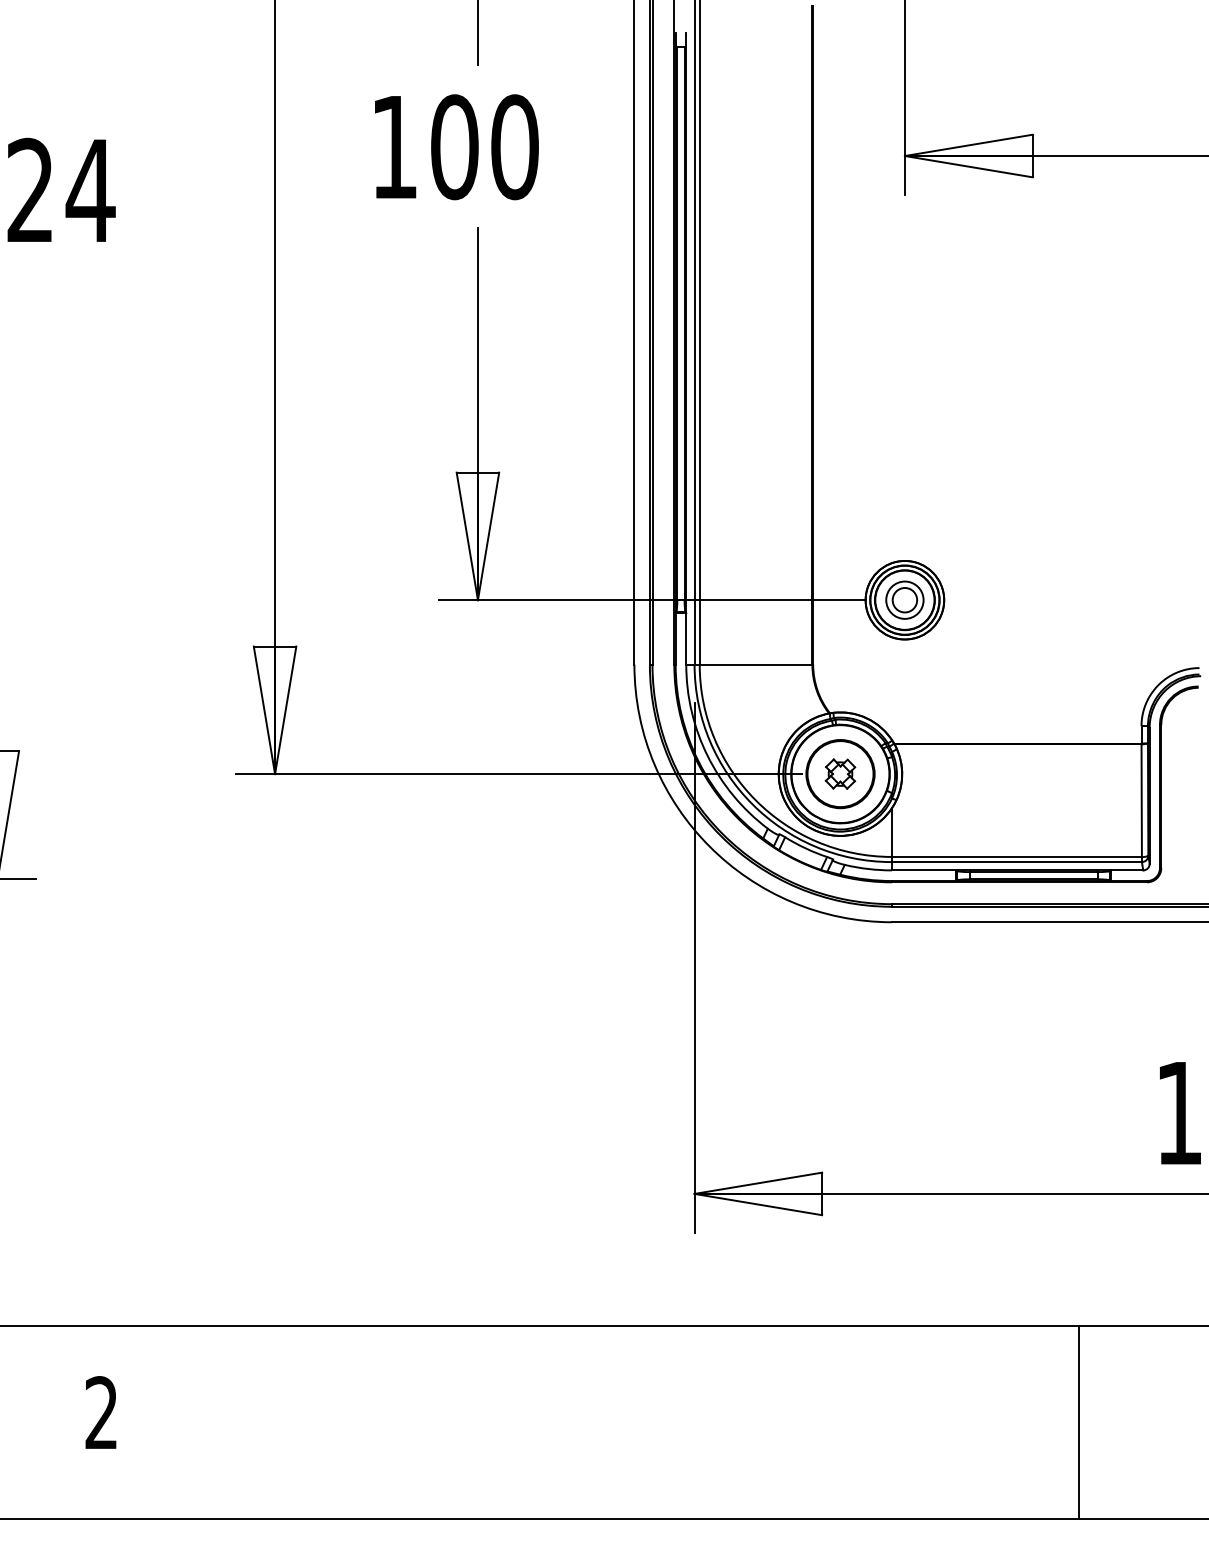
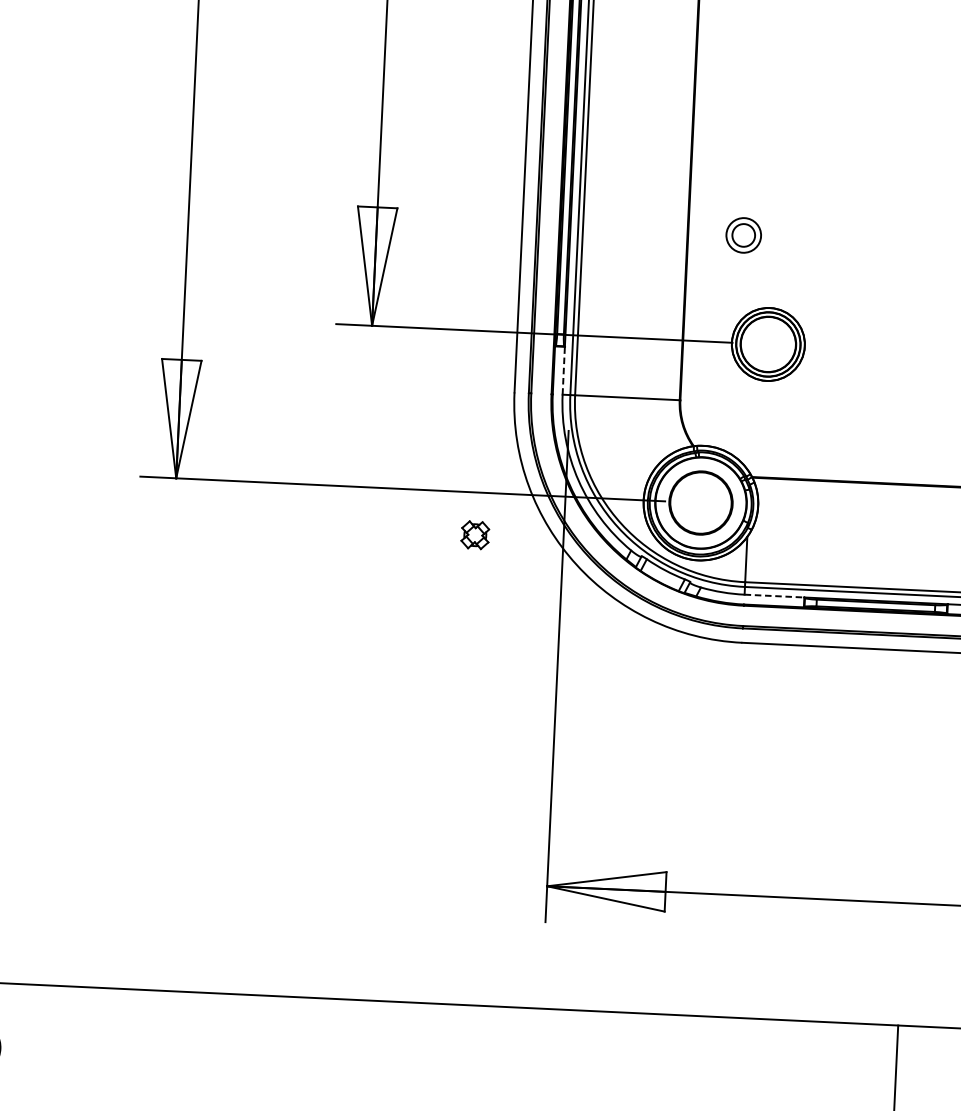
part: (904, 599) -> (743, 234), moved
line: (686, 638) -> (563, 370), solid -> dashed
part: (840, 773) -> (475, 534), moved
line: (924, 870) -> (774, 596), solid -> dashed

